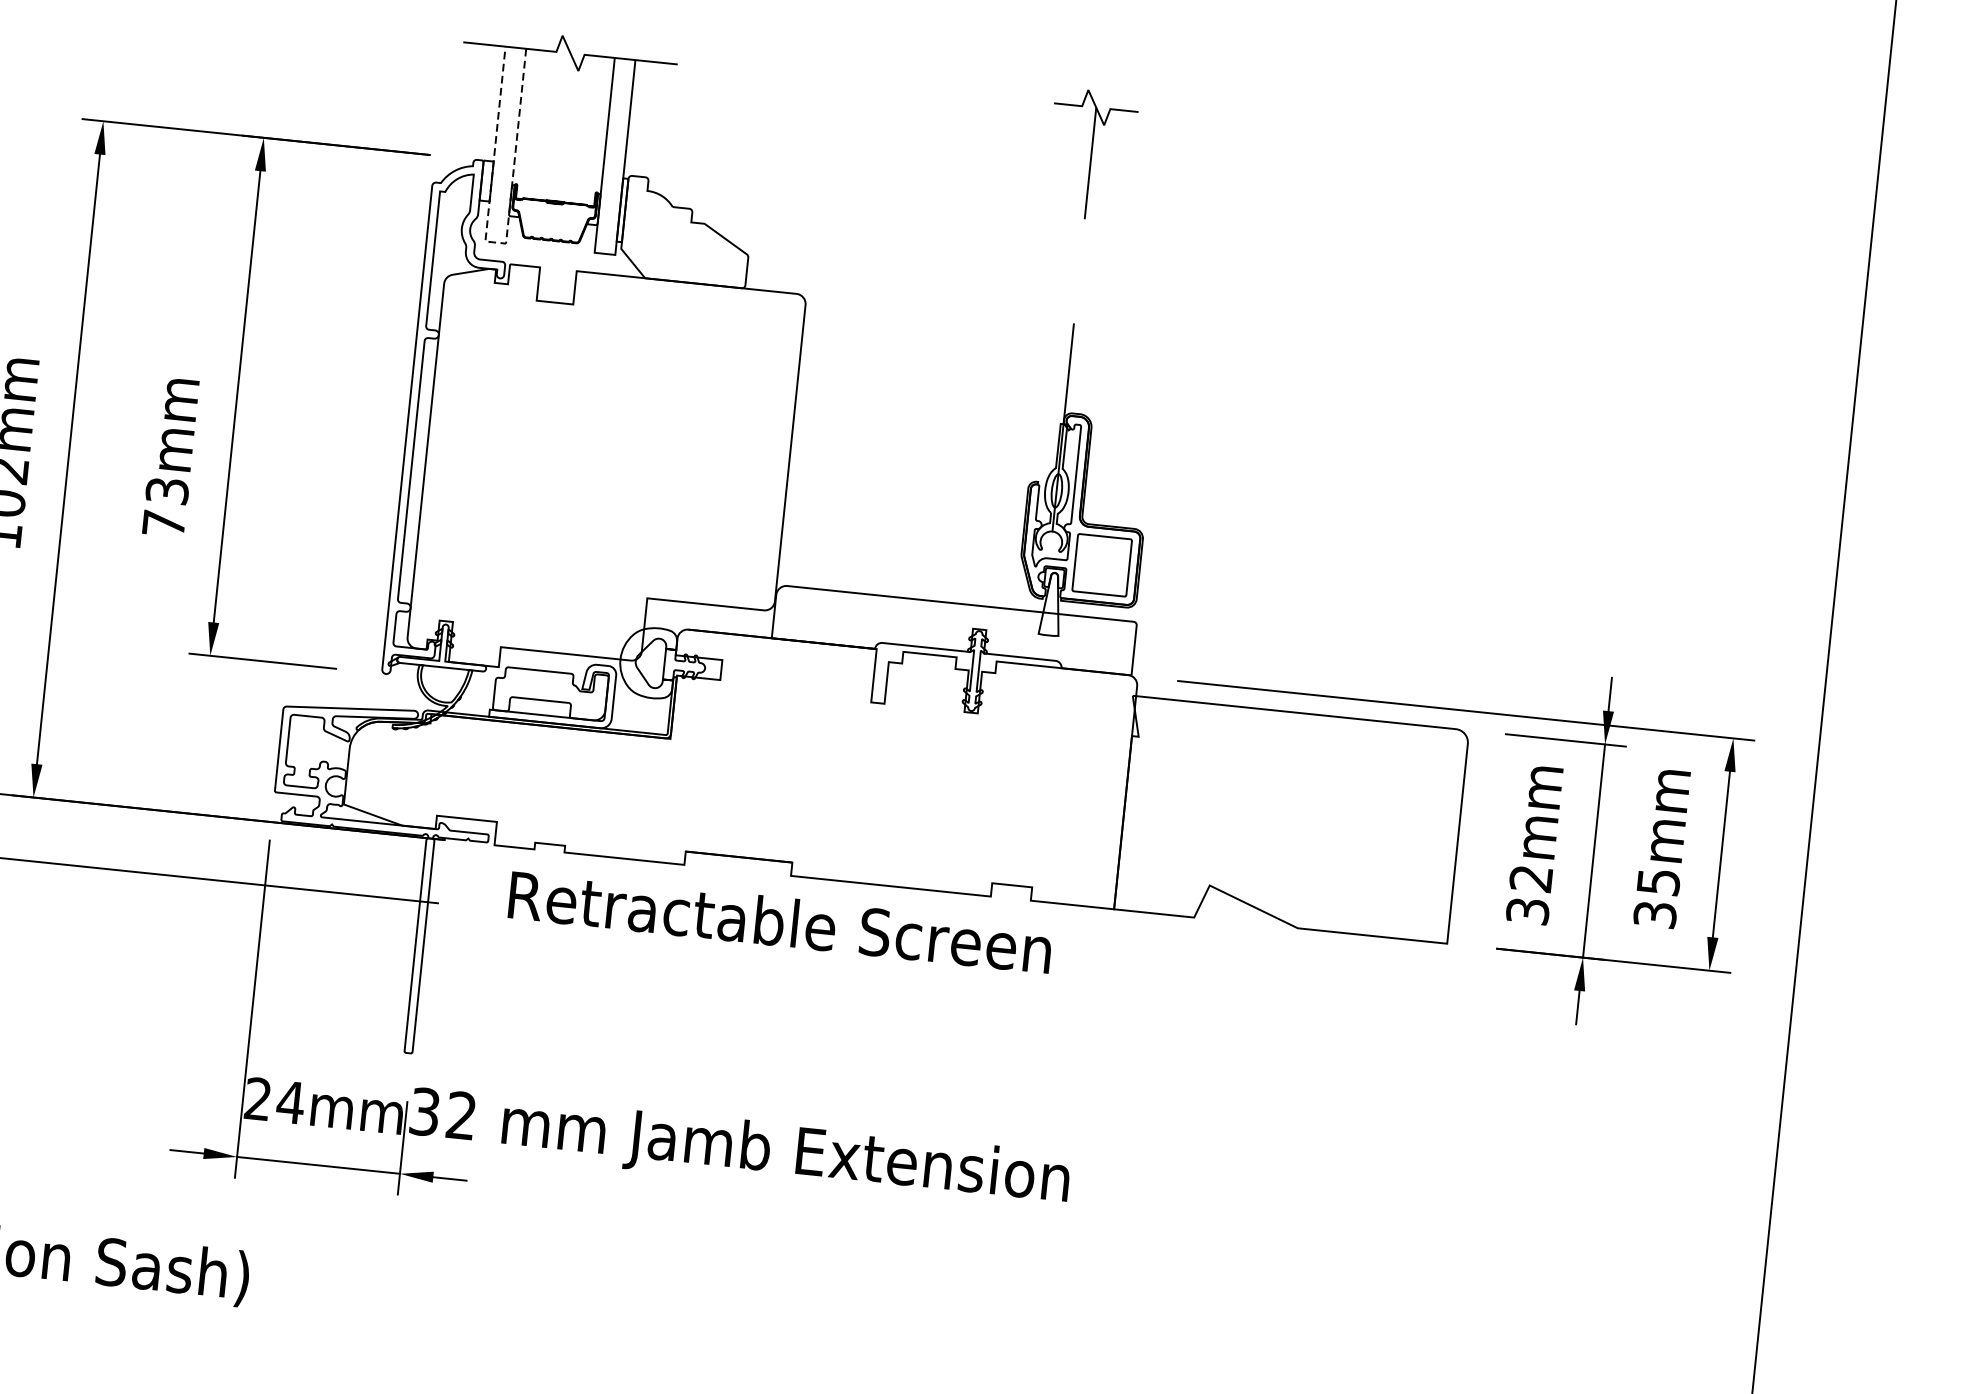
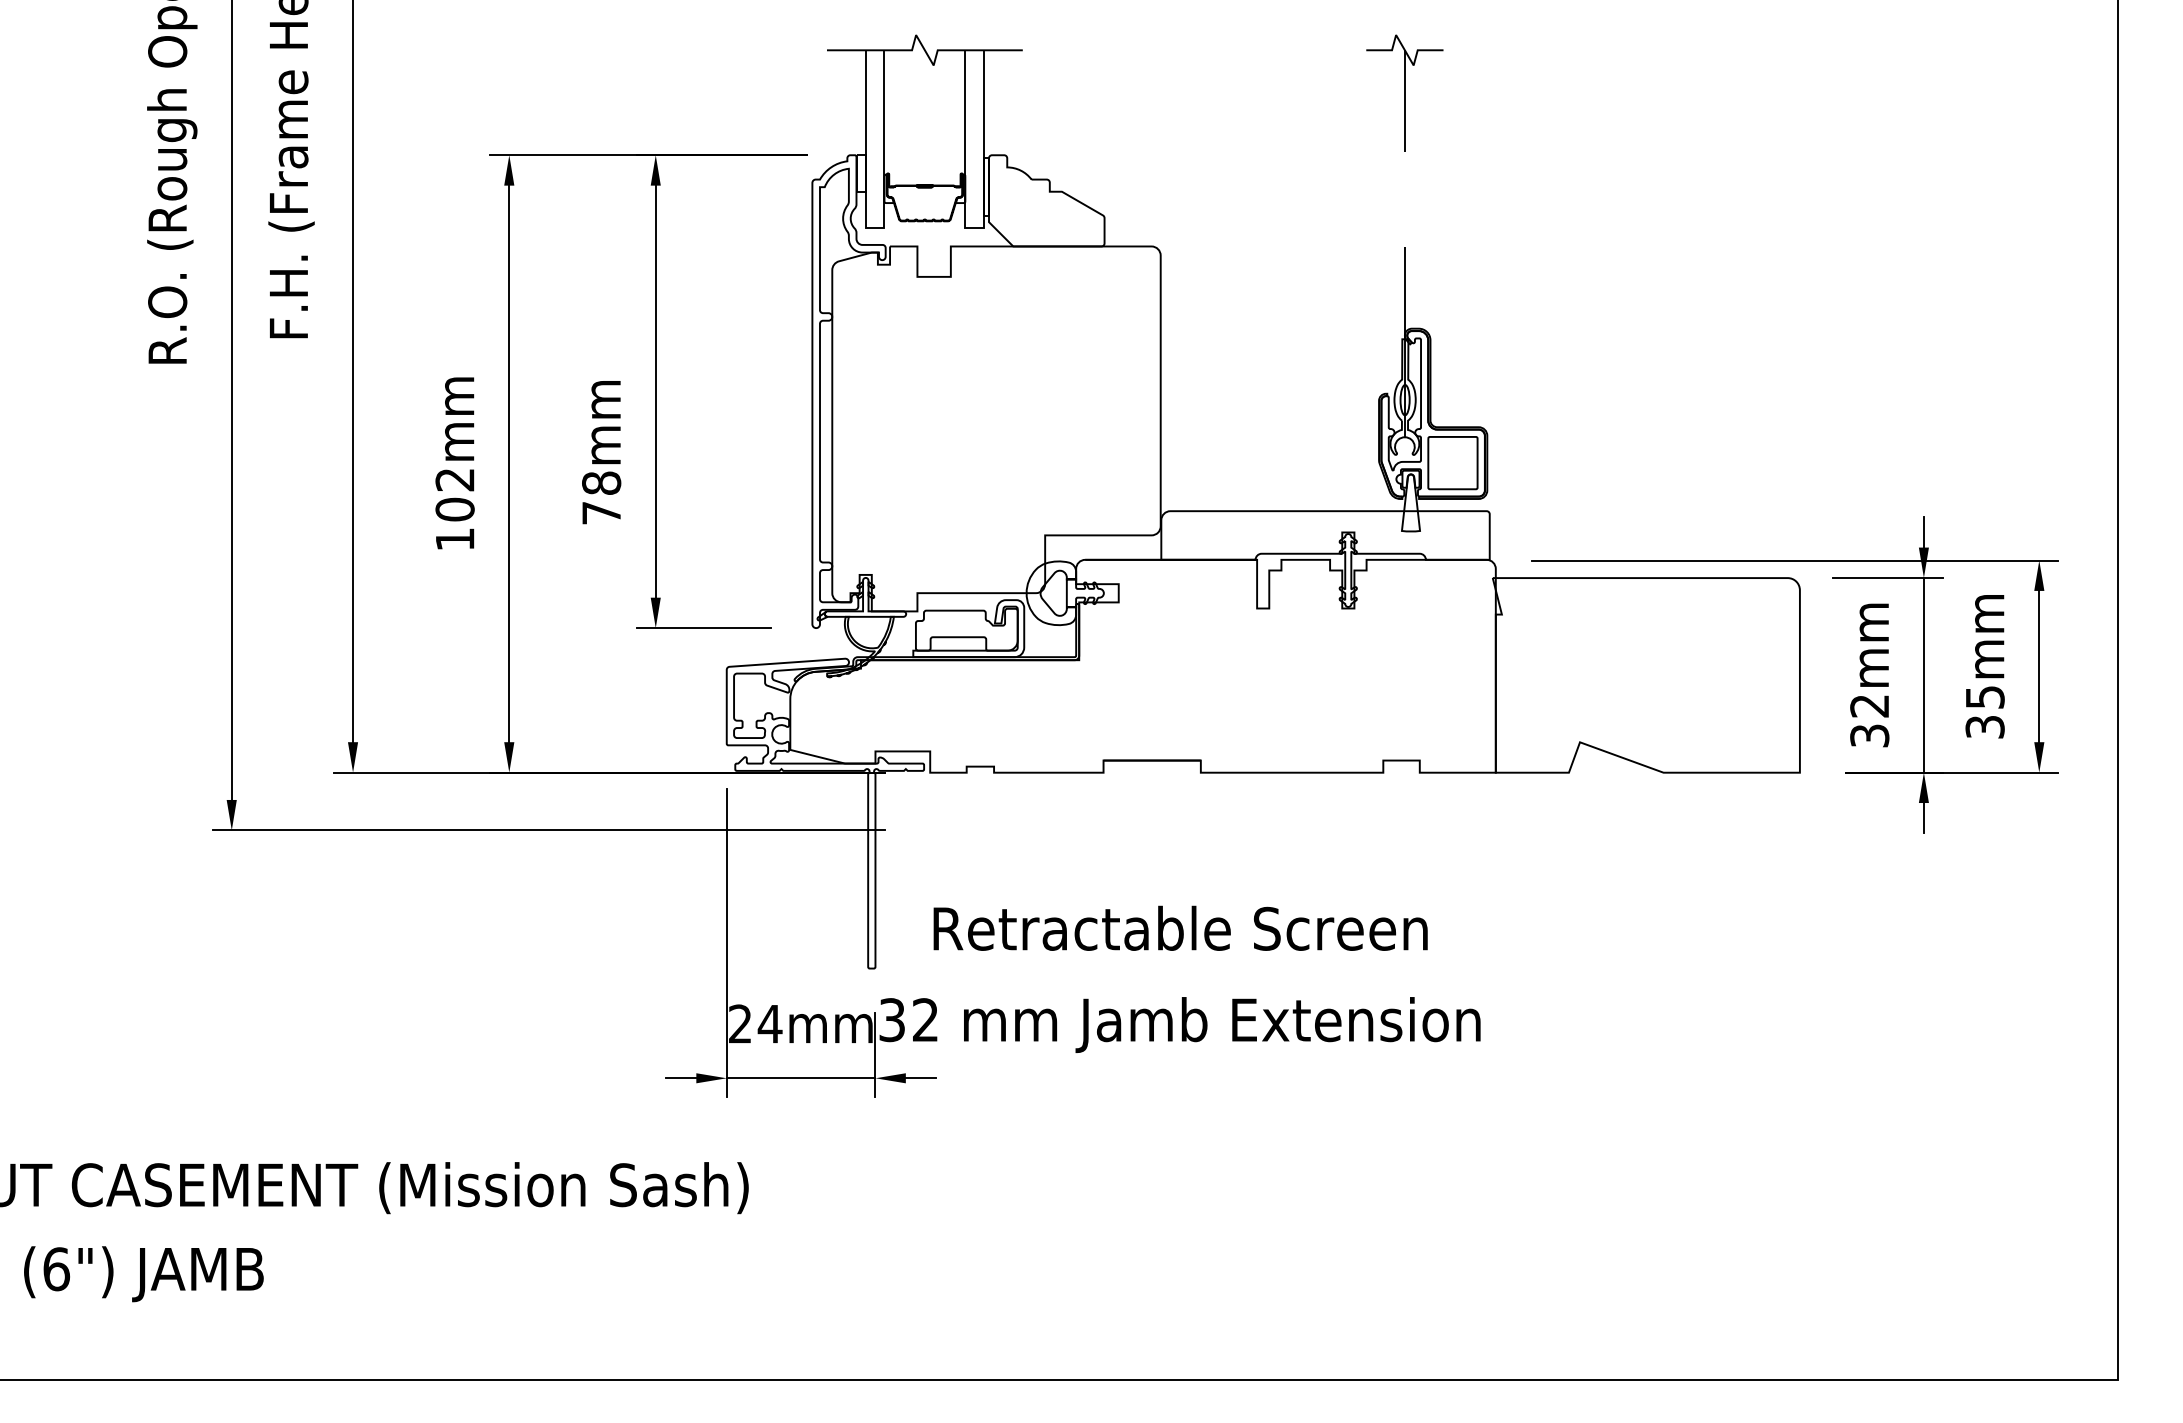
line: (495, 242) -> (874, 228), dashed -> solid
text: (167, 490) -> (601, 482), 73mm -> 78mm
text: (780, 921) -> (1180, 927), moved

